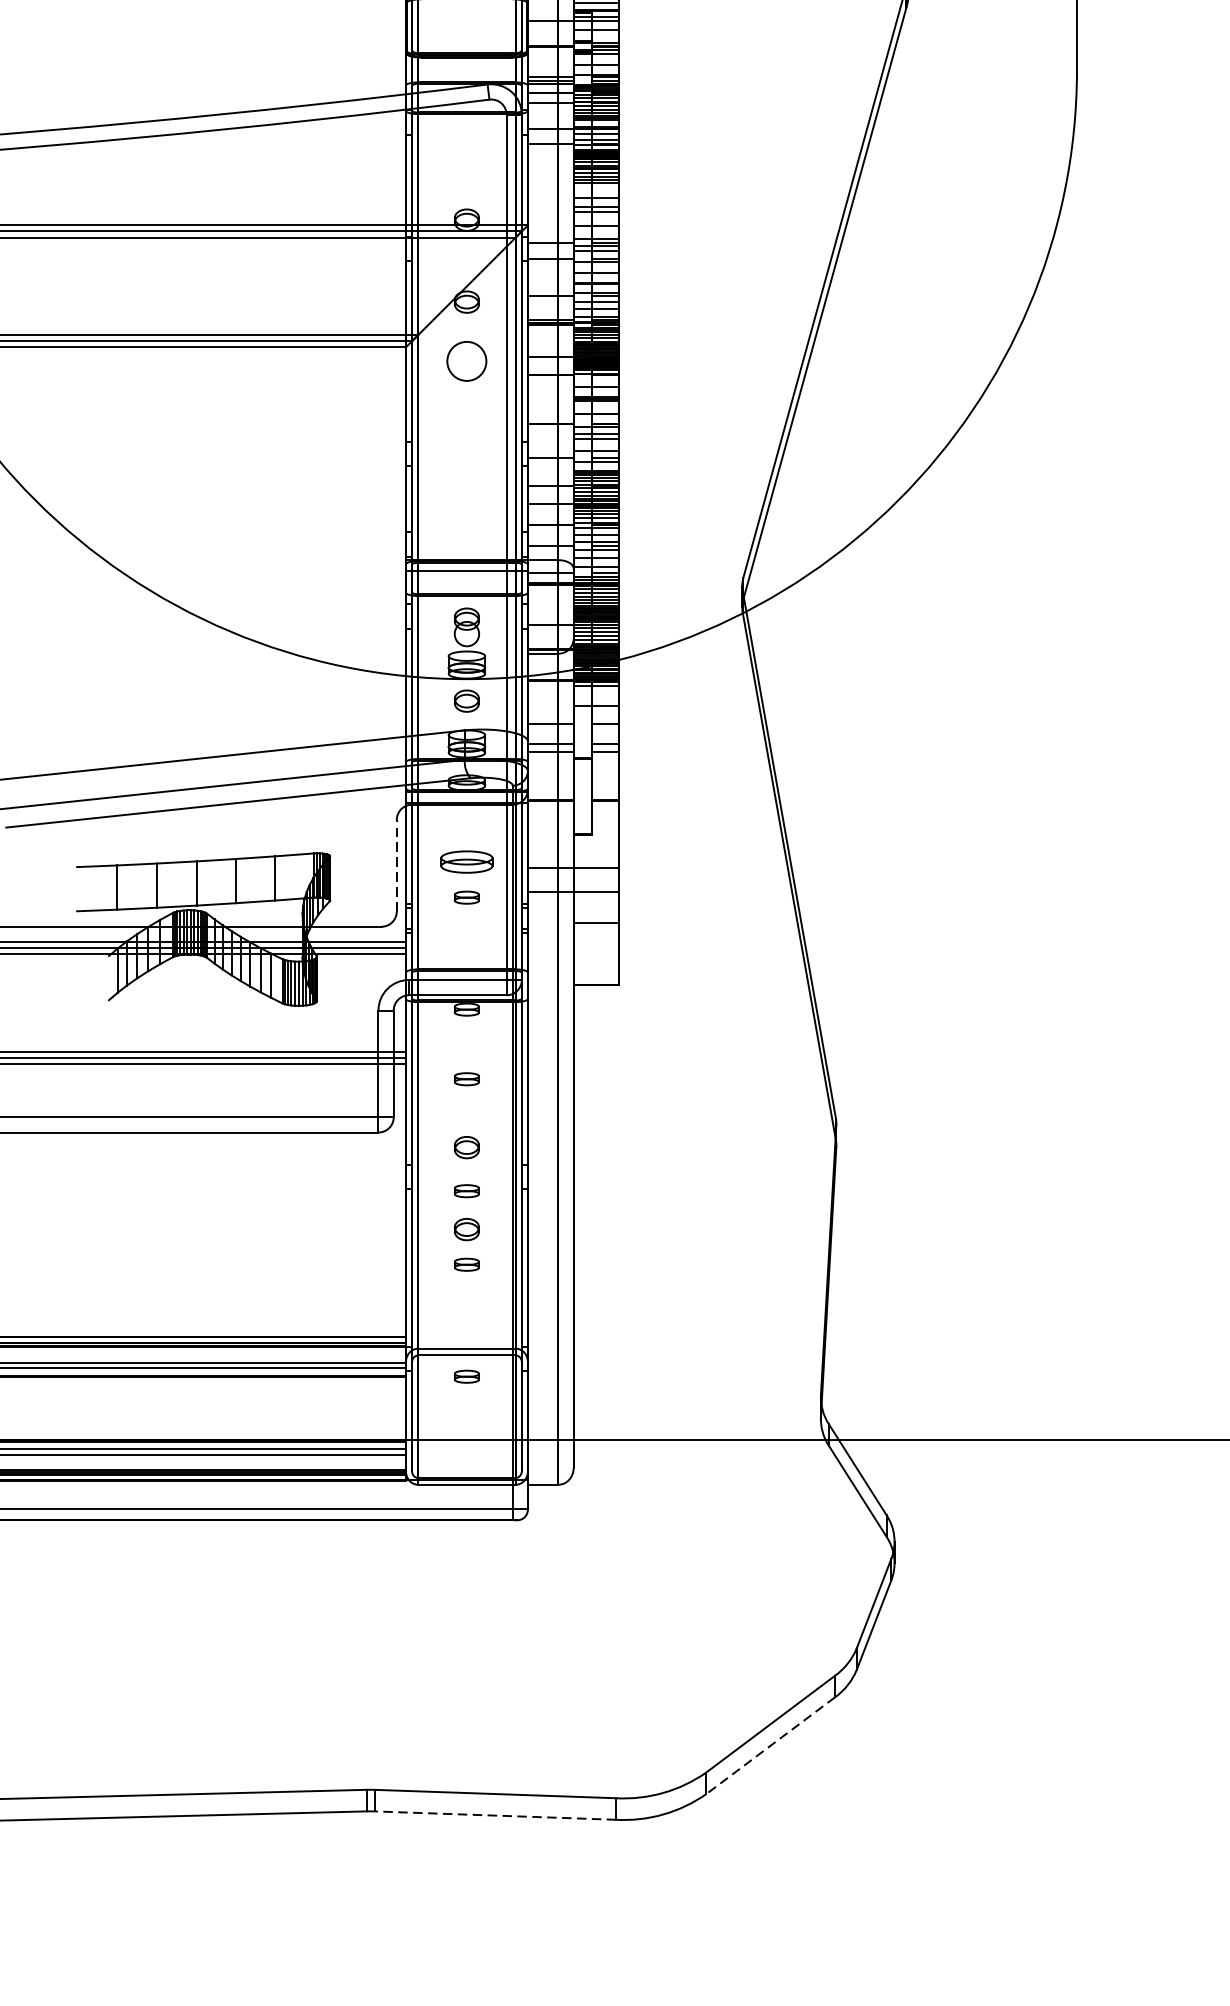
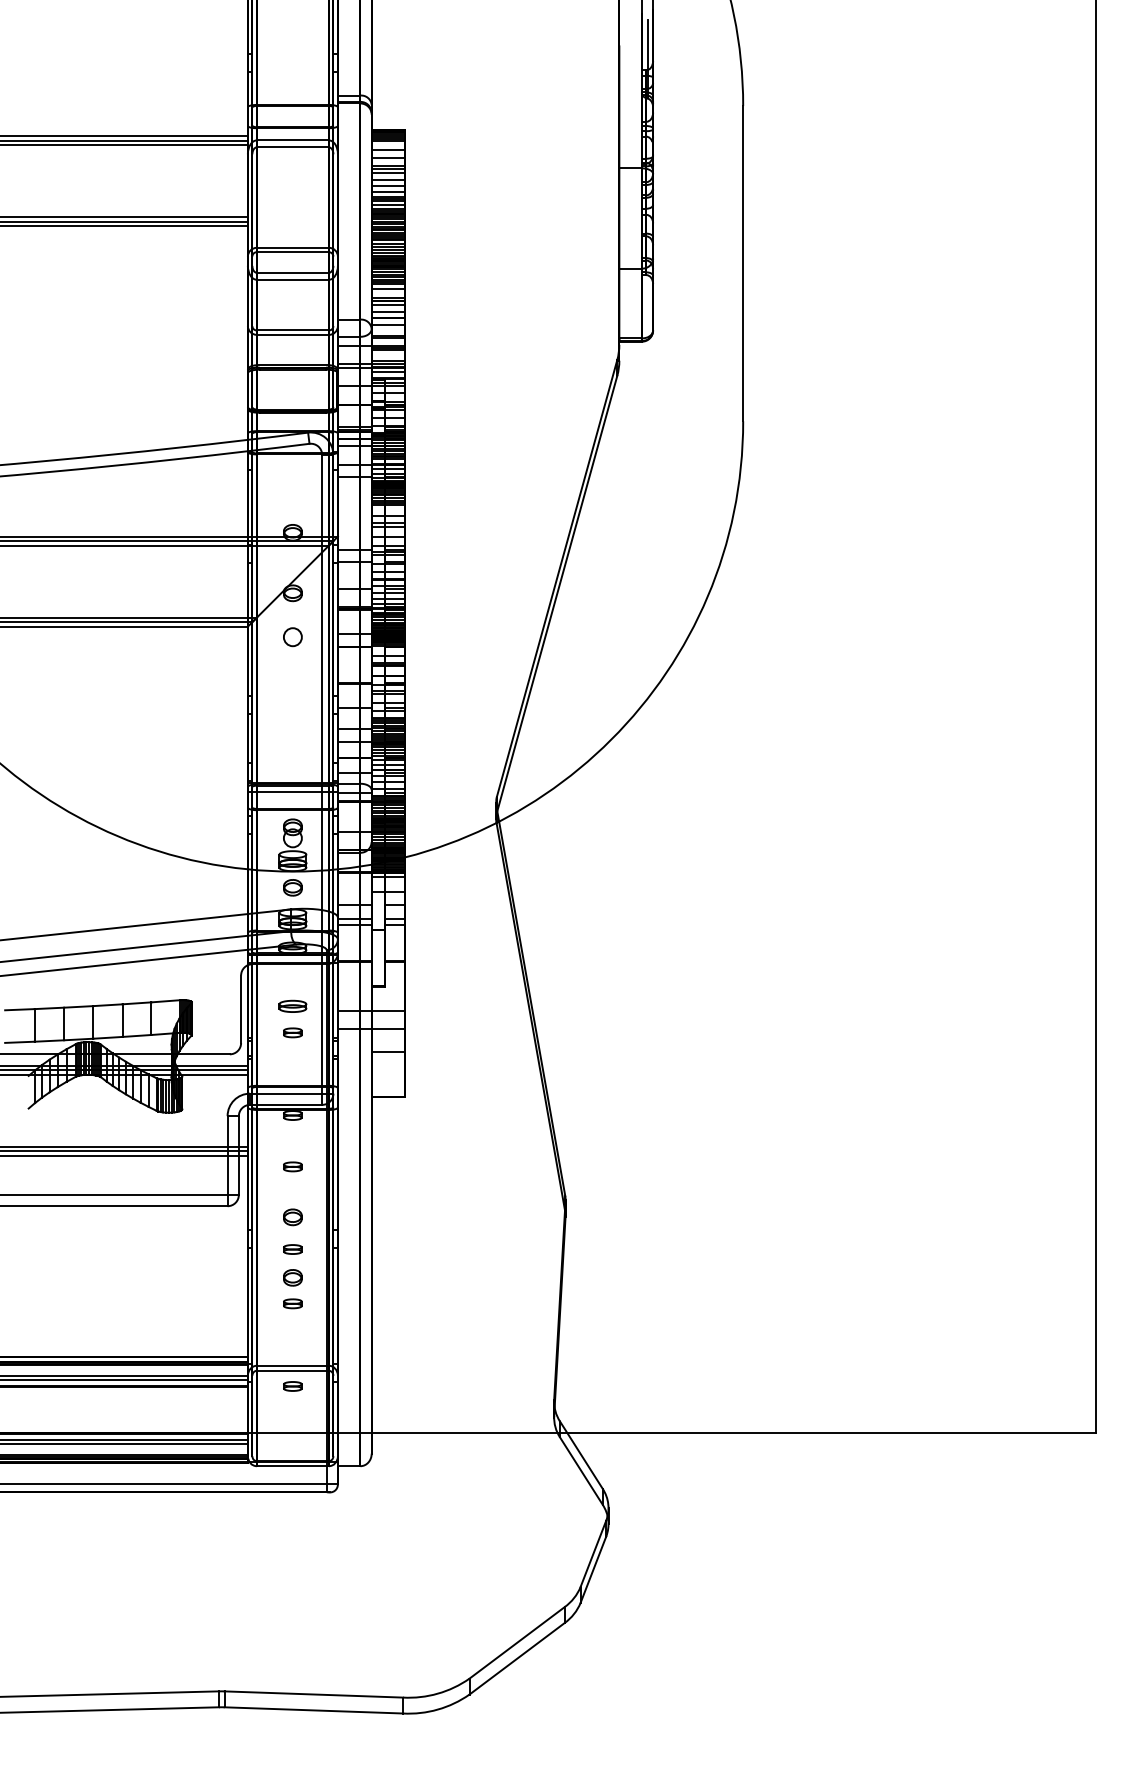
circle: (466, 362) -> (292, 637), size x0.62
part: (466, 860) -> (292, 1005), size x0.71
line: (397, 866) -> (241, 1009), dashed -> solid
line: (771, 1745) -> (517, 1658), dashed -> solid
line: (494, 1815) -> (313, 1710), dashed -> solid

